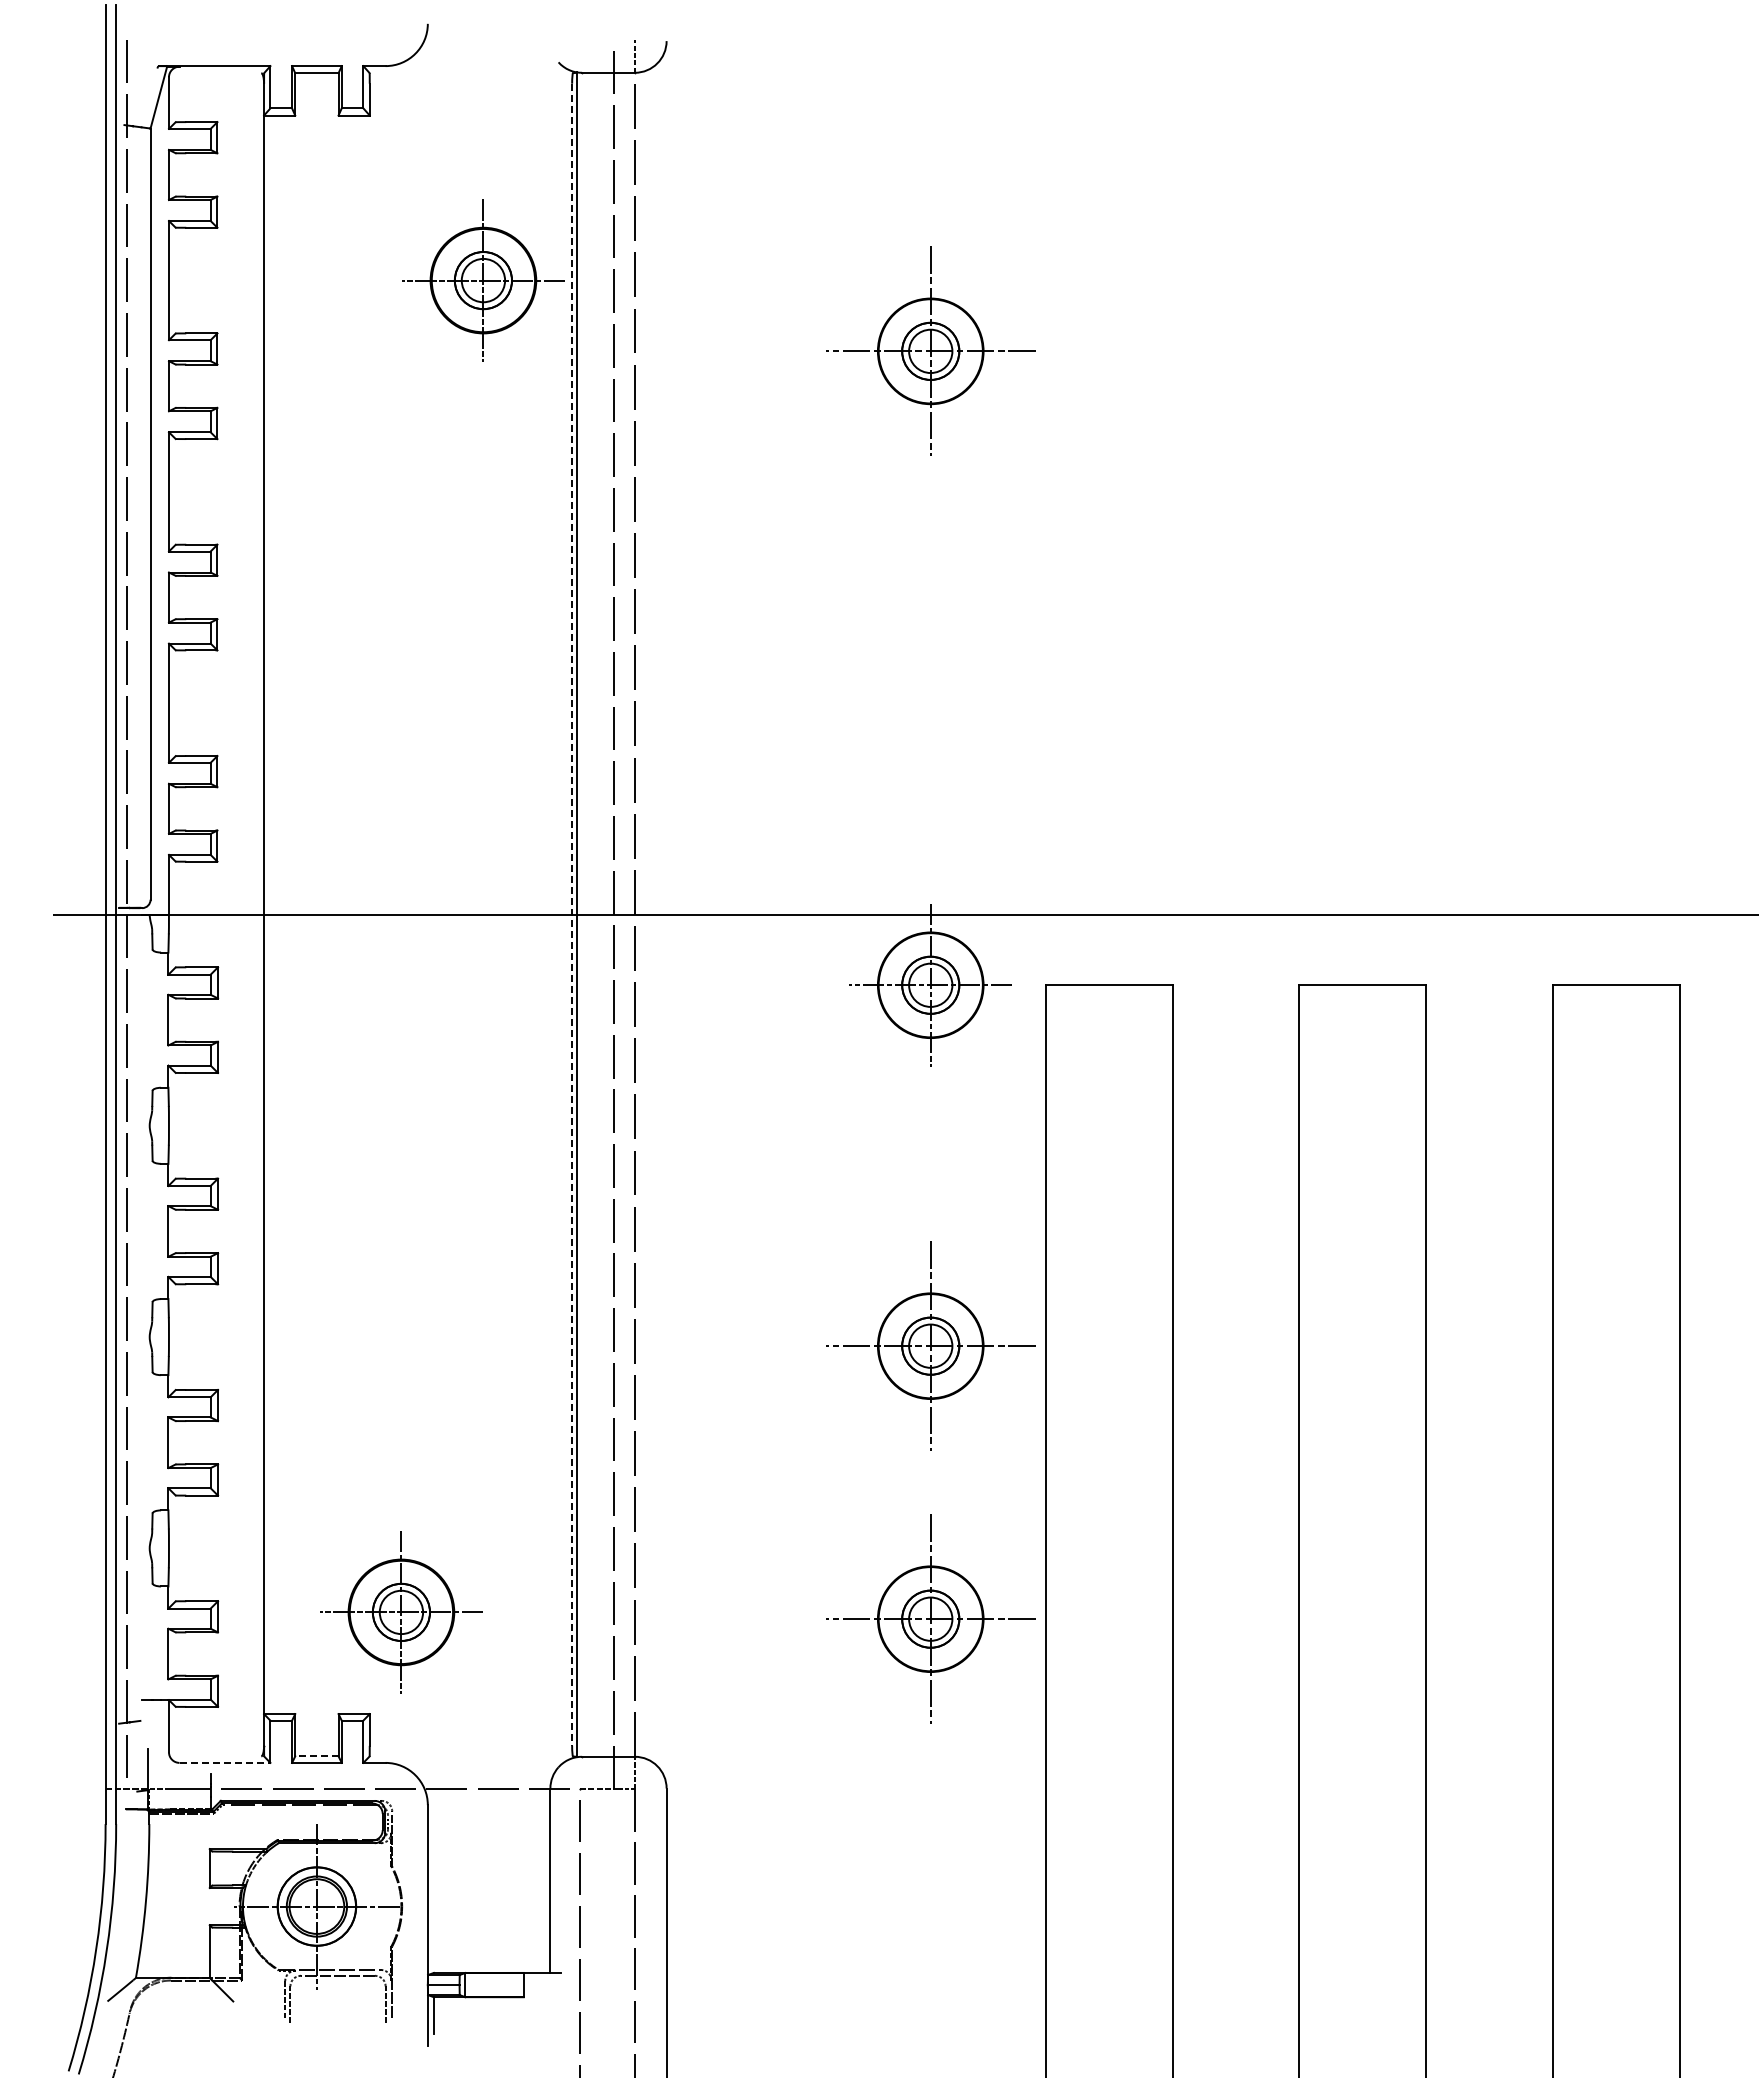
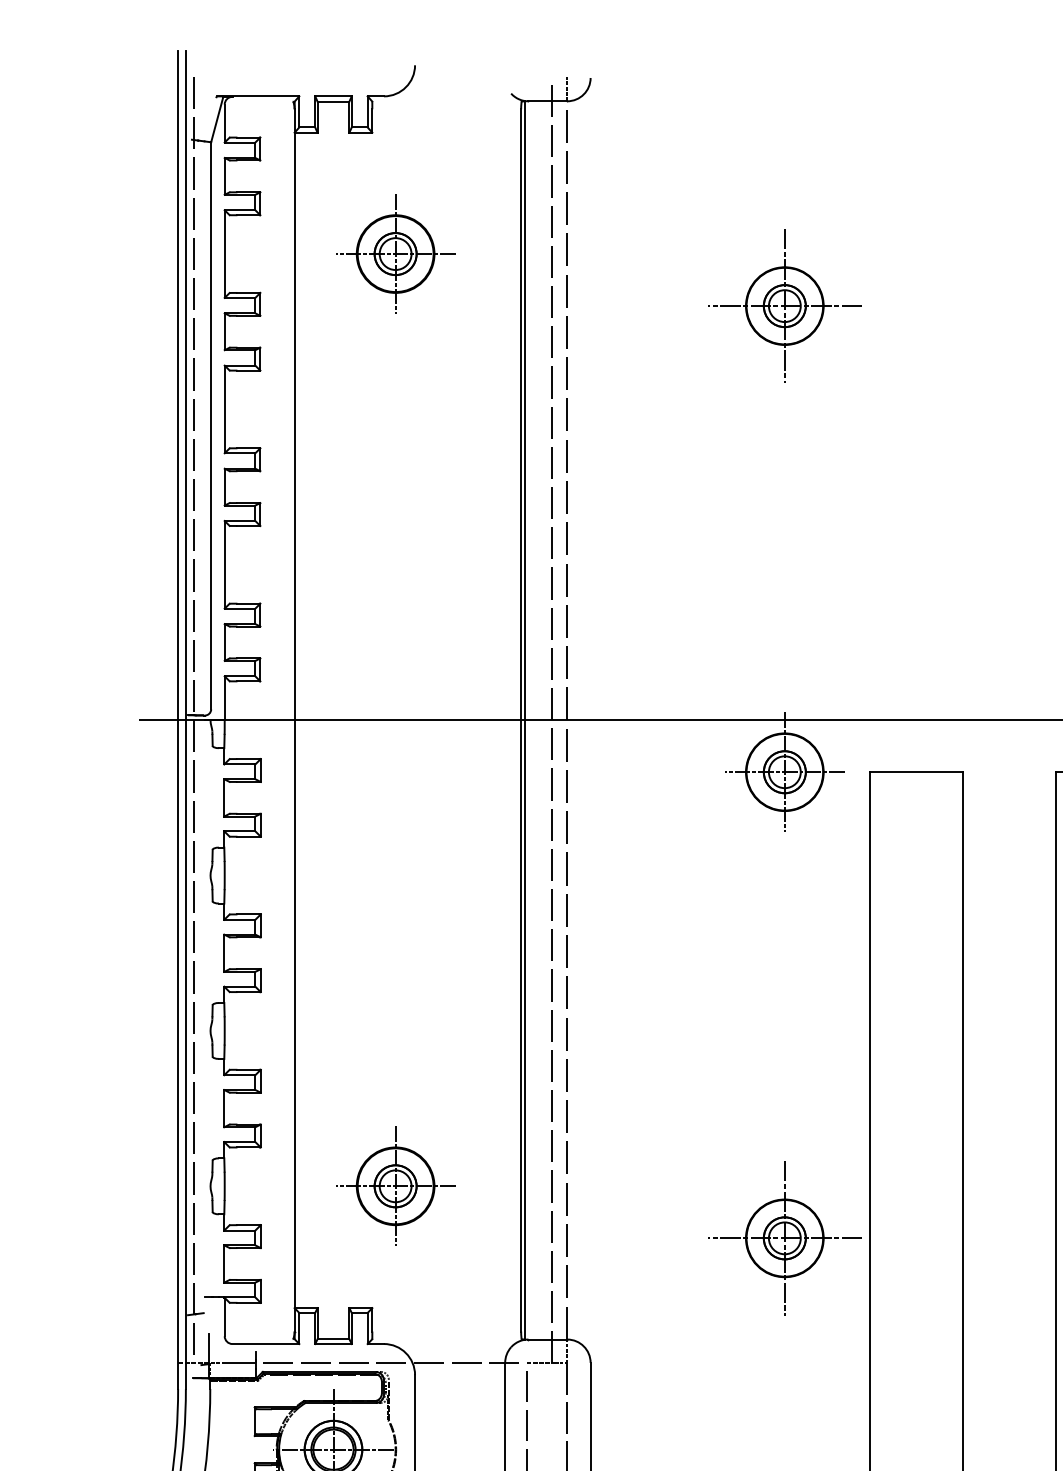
part: (483, 280) -> (395, 254), moved
line: (572, 915) -> (521, 720), dashed -> solid
part: (930, 1345) -> (784, 1037), removed
part: (401, 1612) -> (395, 1186), moved
line: (316, 1756) -> (333, 1339), dashed -> solid
line: (225, 1762) -> (266, 1343), dashed -> solid

